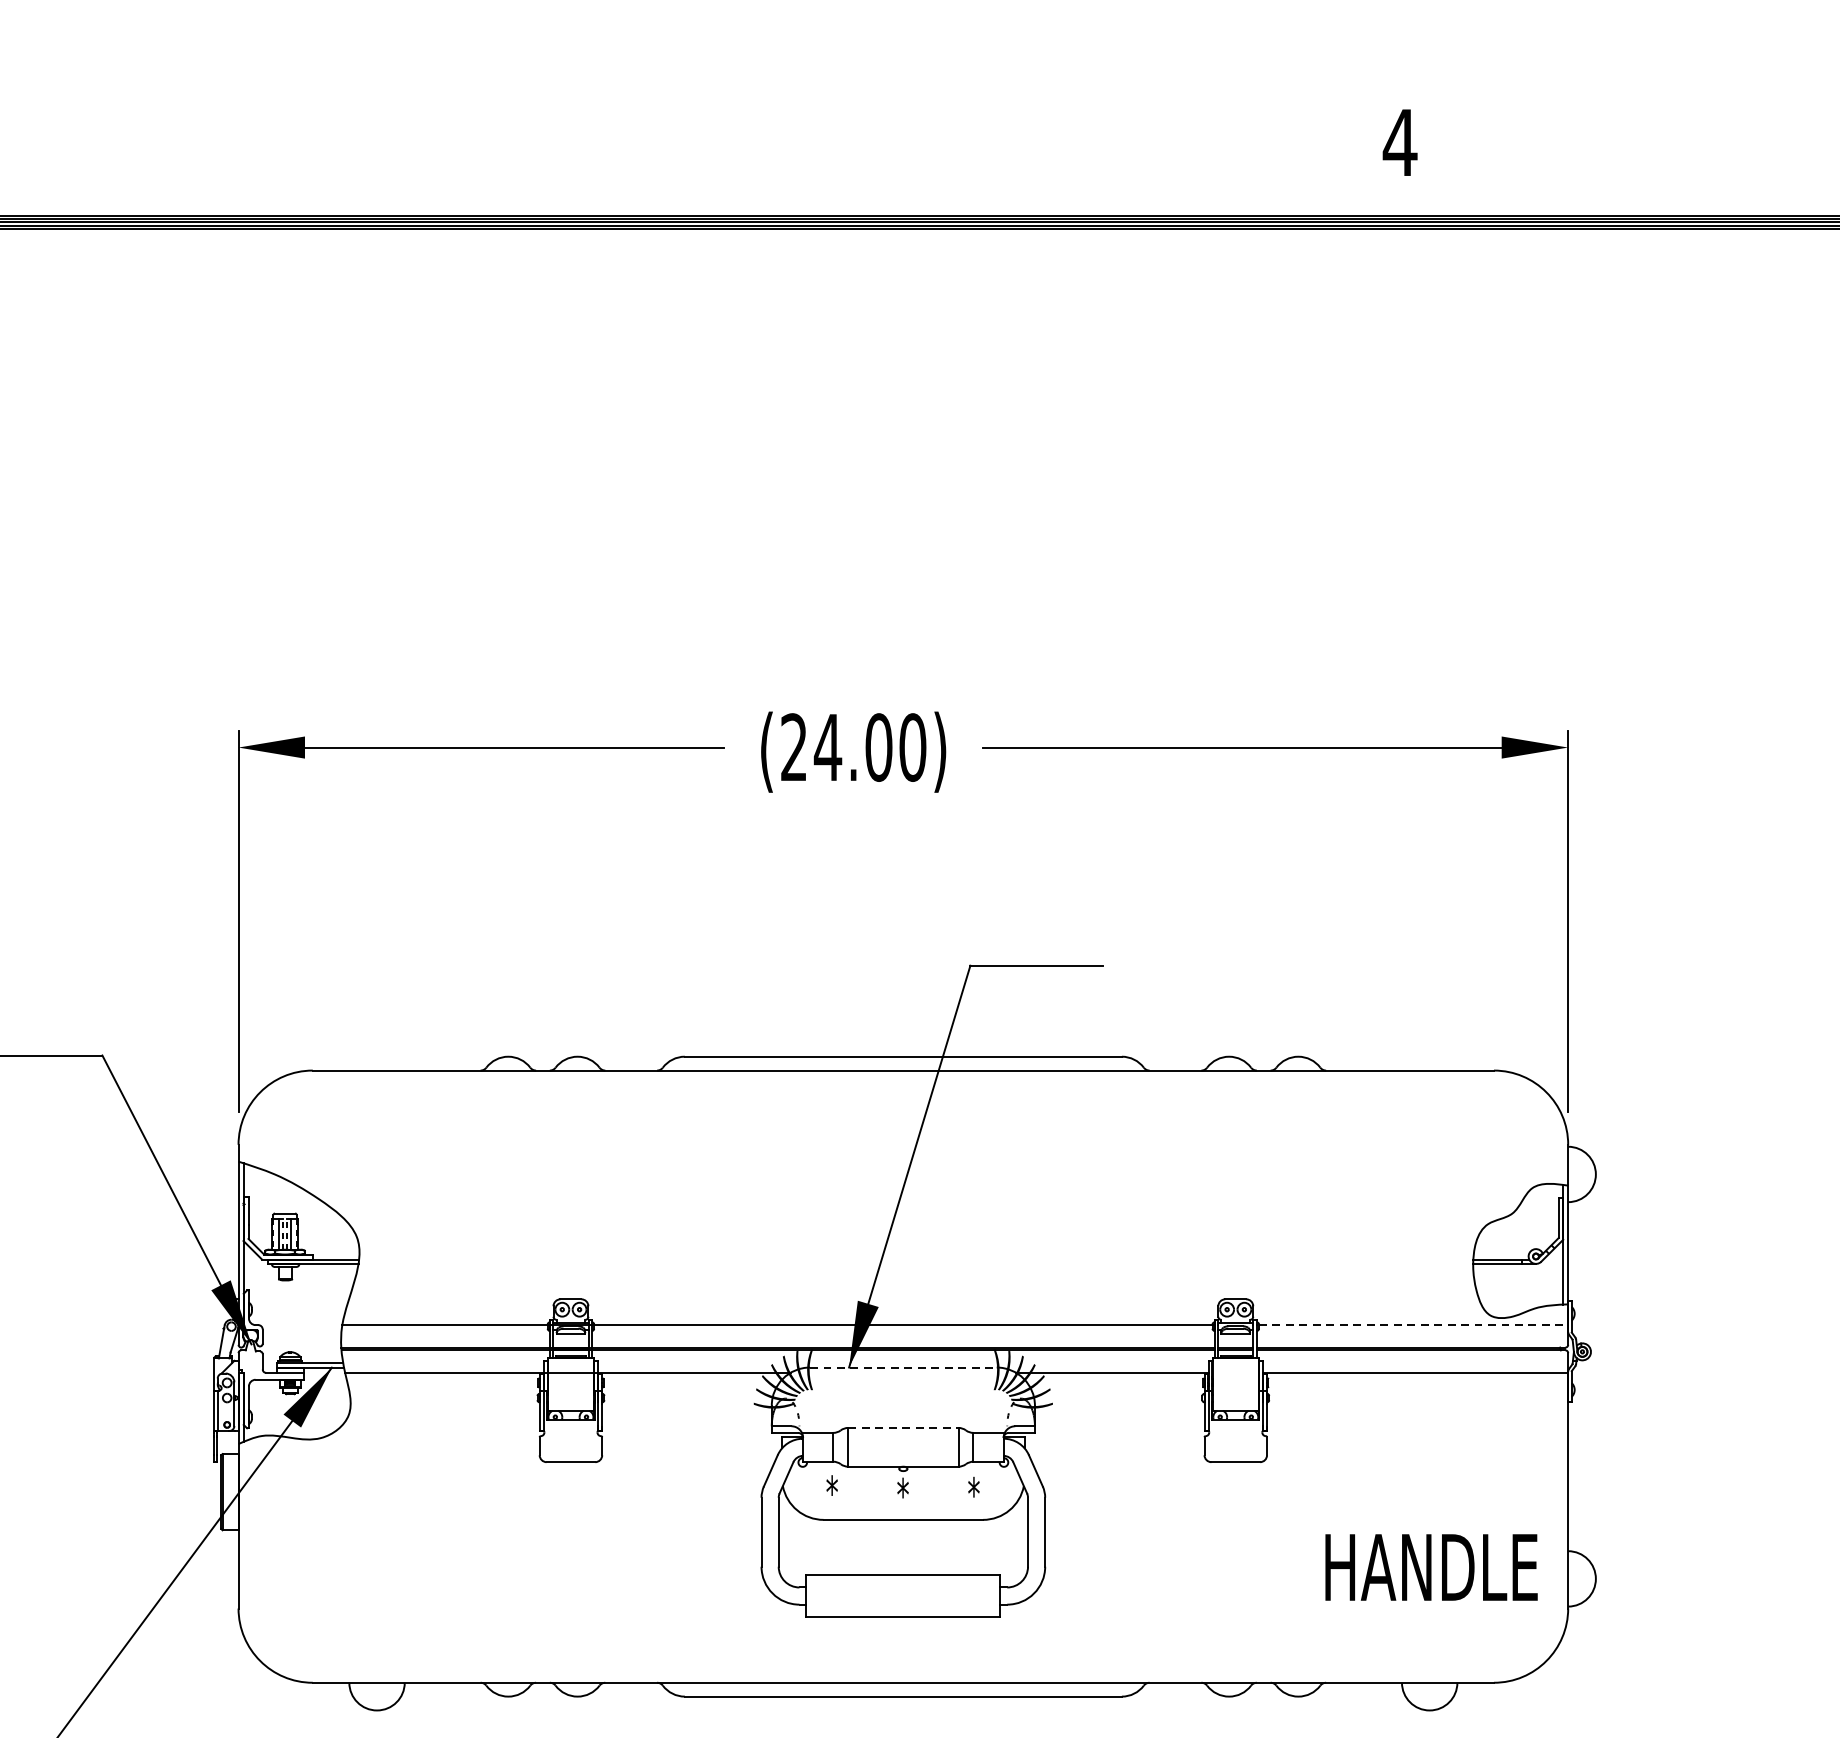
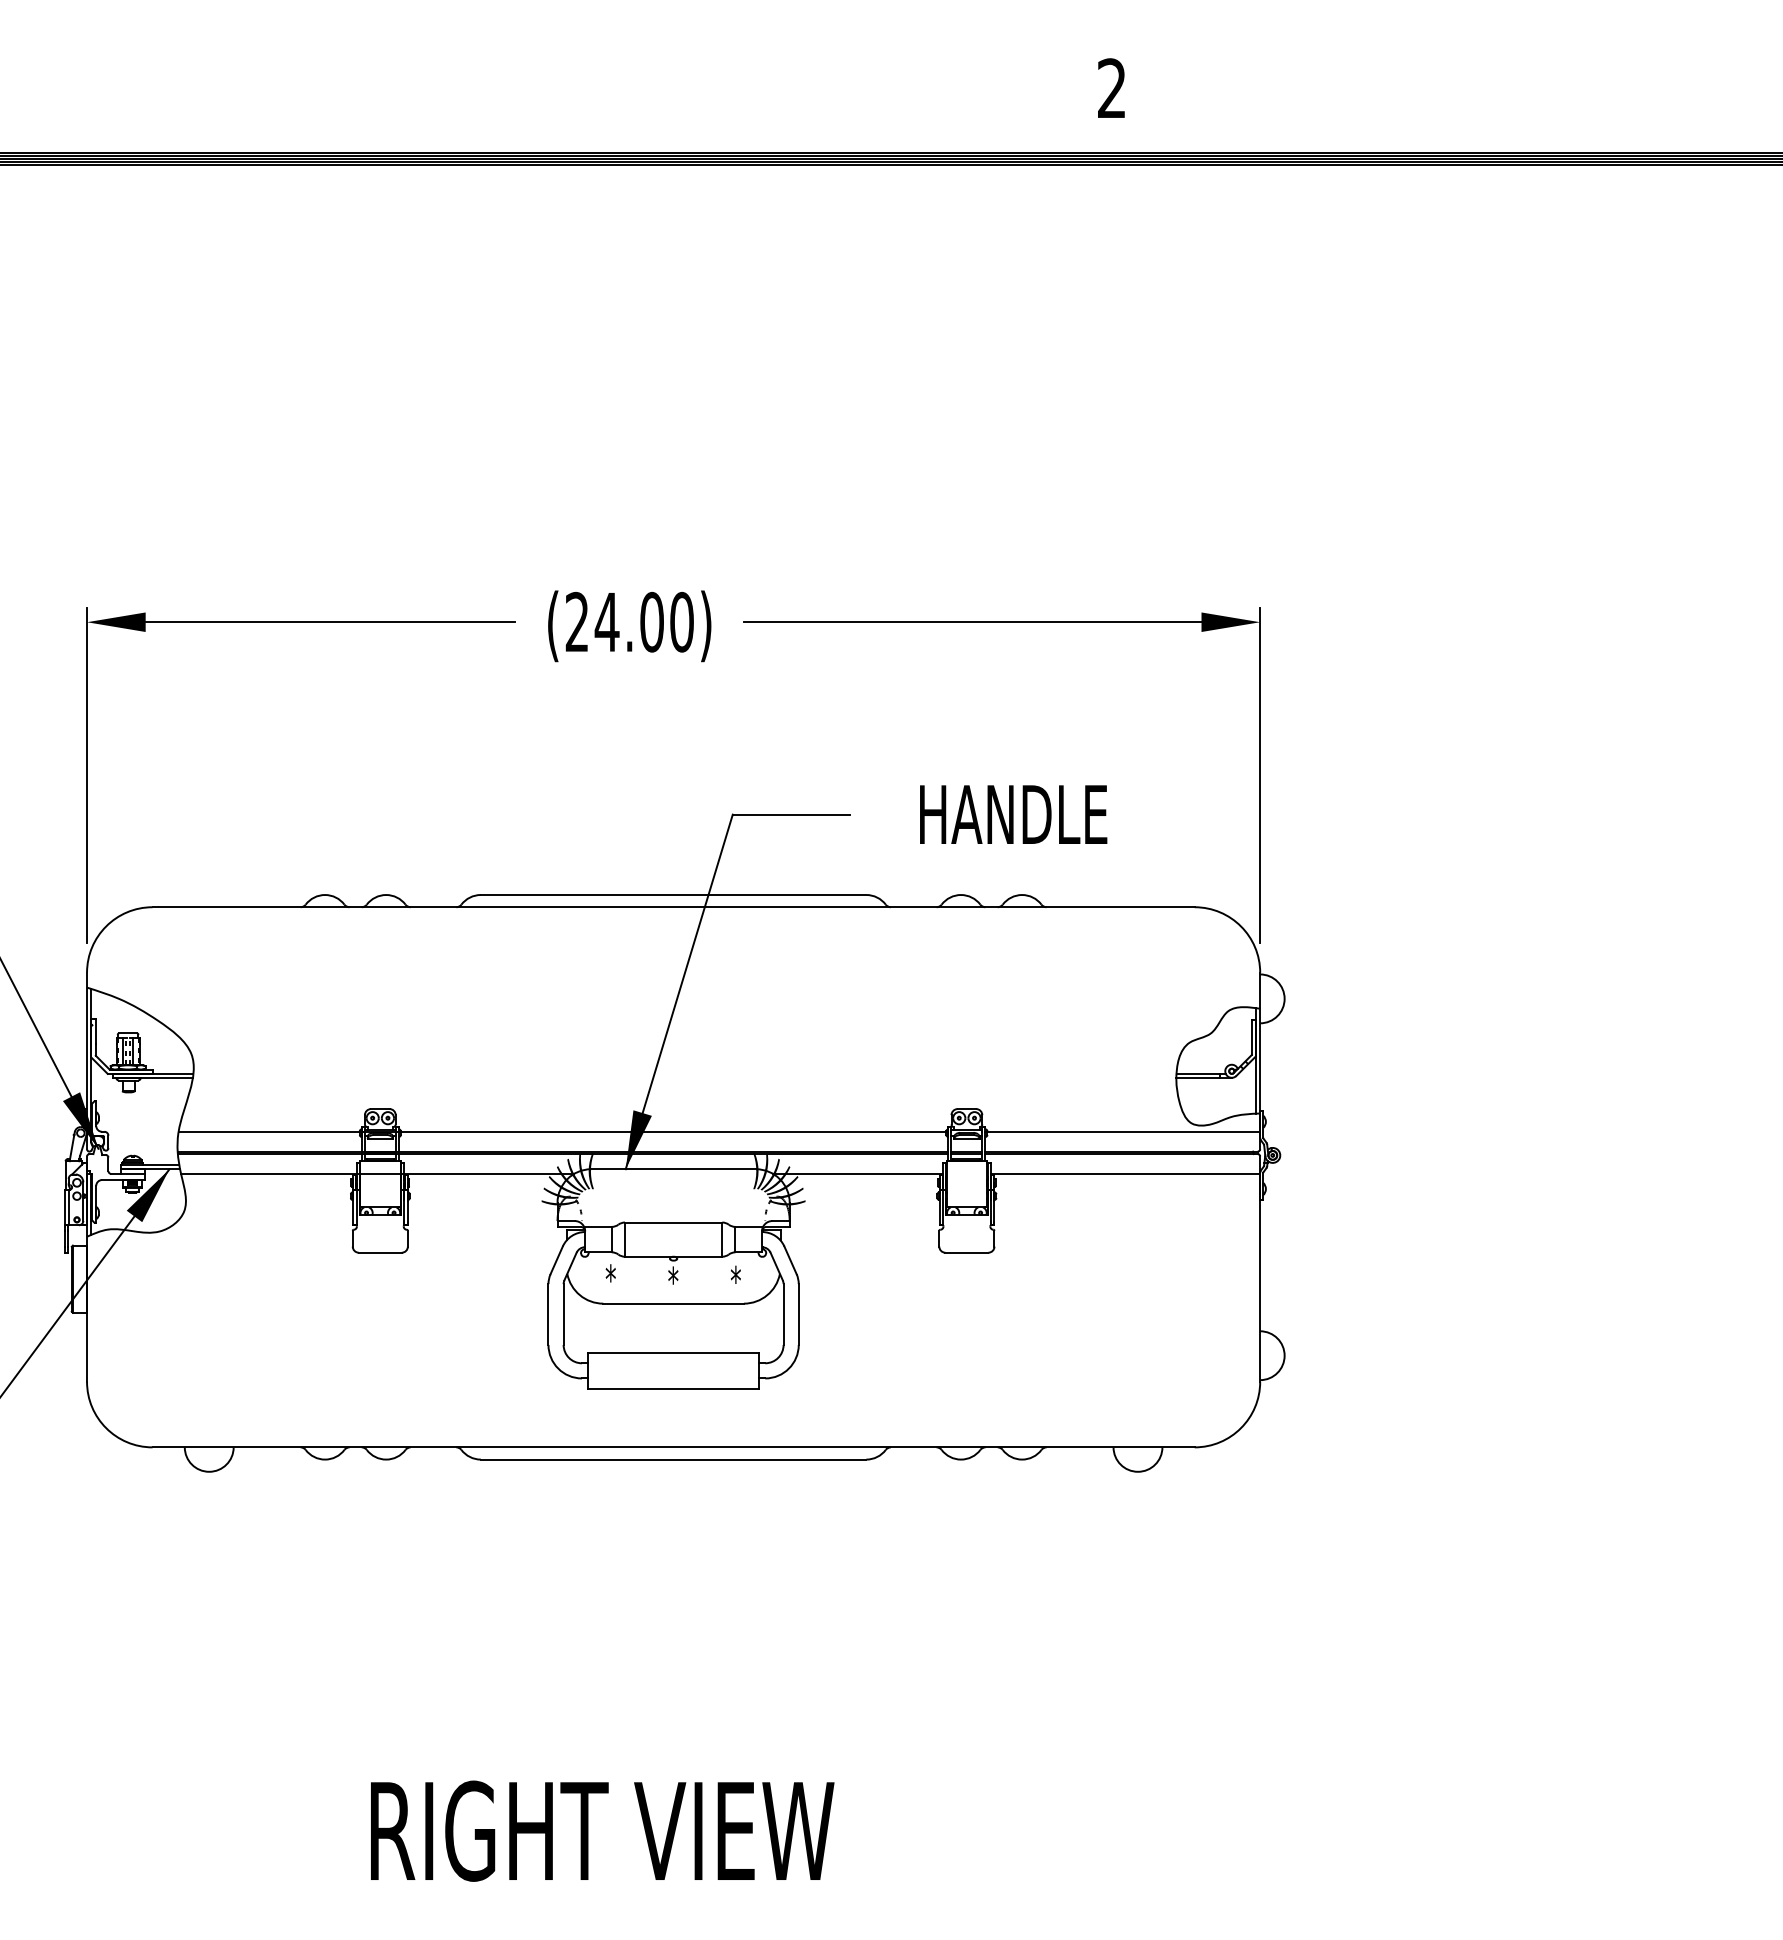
text: (1399, 141) -> (1111, 87), 4 -> 2
line: (1414, 1324) -> (1124, 1131), dashed -> solid
line: (904, 1367) -> (674, 1169), dashed -> solid
line: (903, 1427) -> (673, 1222), dashed -> solid
text: (1431, 1567) -> (1013, 814), moved

